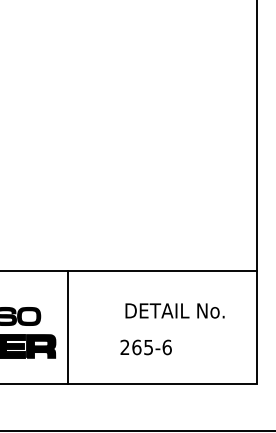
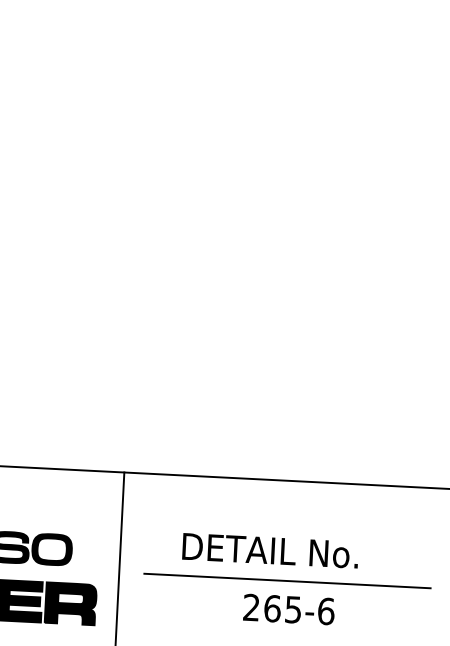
text: (174, 310) -> (269, 549), moved
line: (162, 327) -> (287, 581), added
text: (145, 347) -> (287, 609), moved

